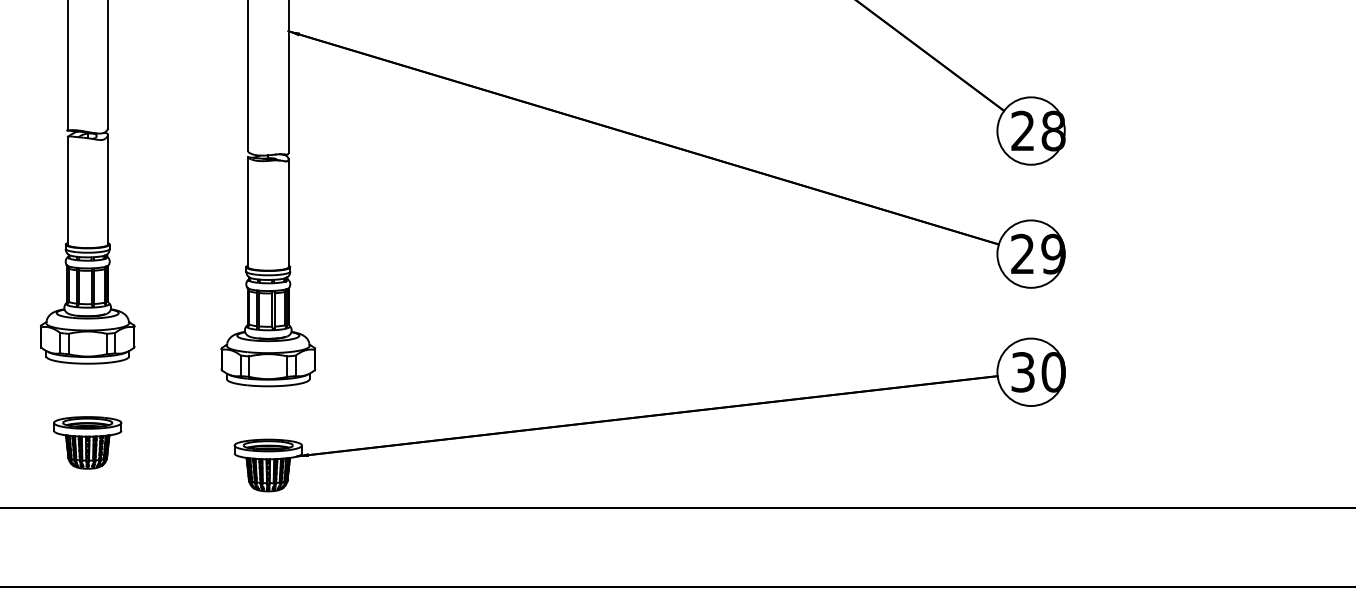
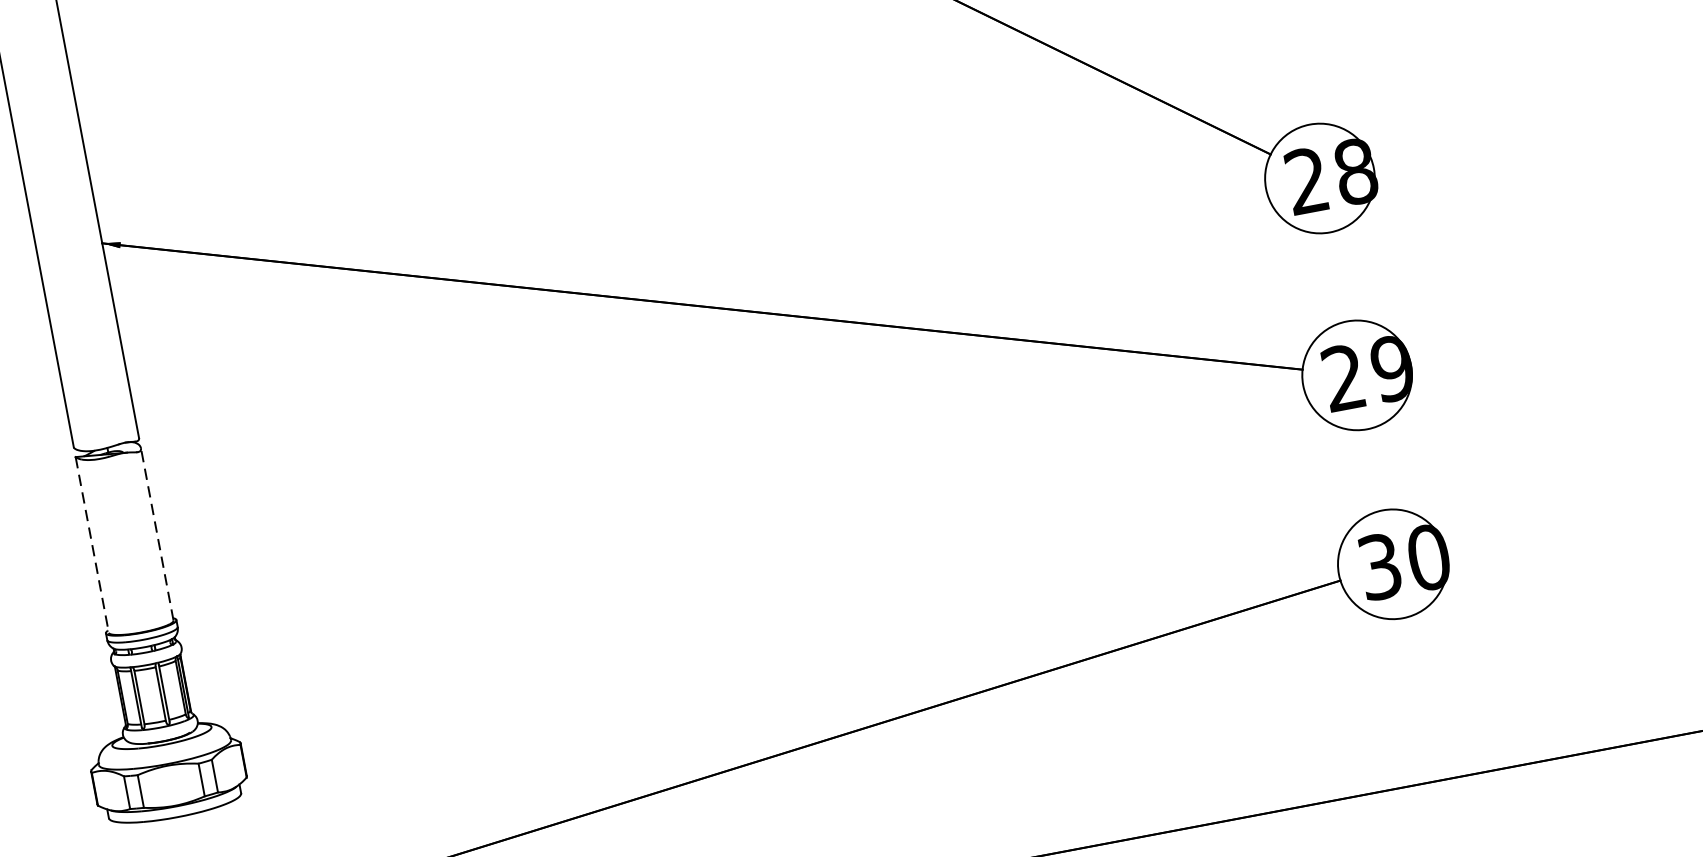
line: (248, 212) -> (92, 545), solid -> dashed
line: (288, 213) -> (157, 534), solid -> dashed

